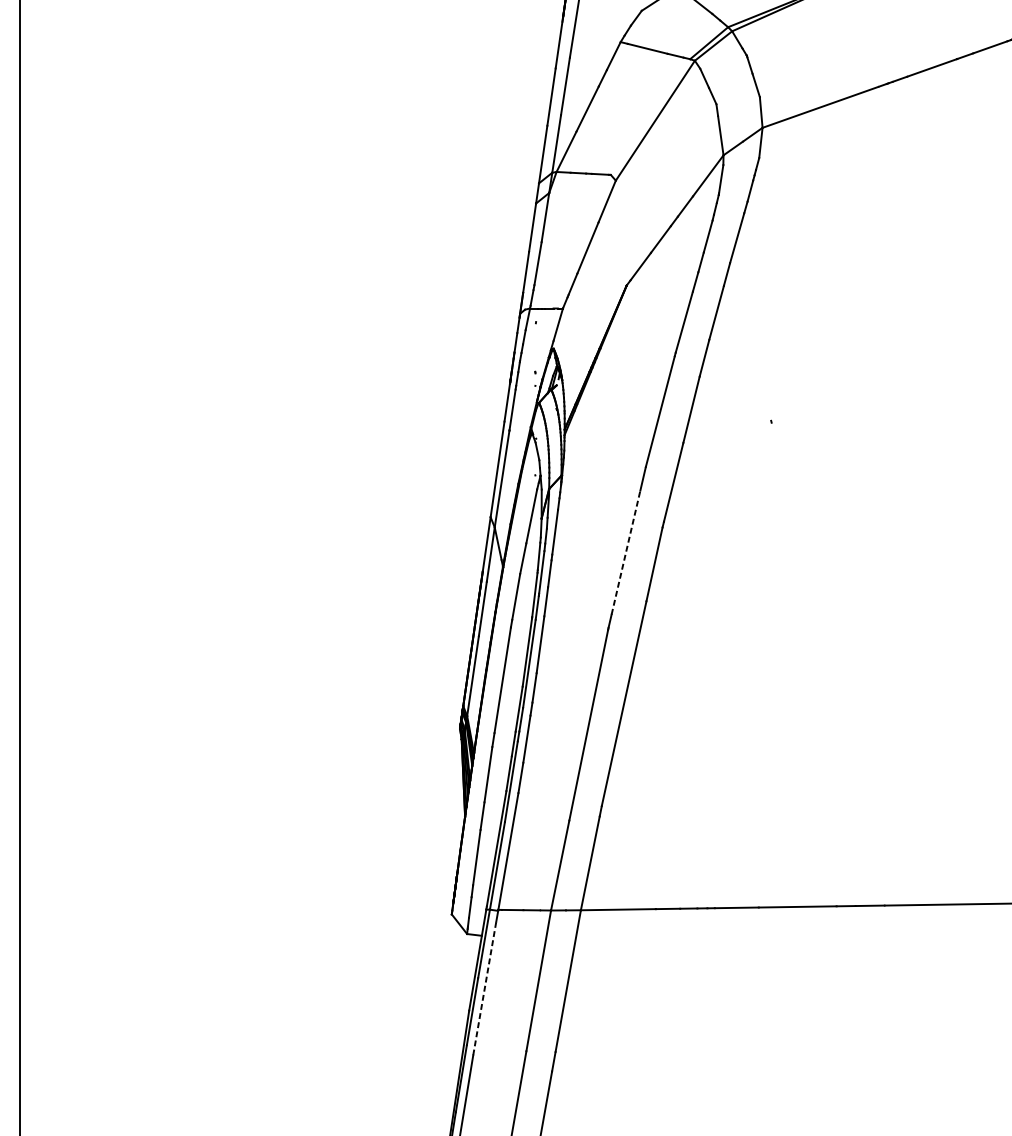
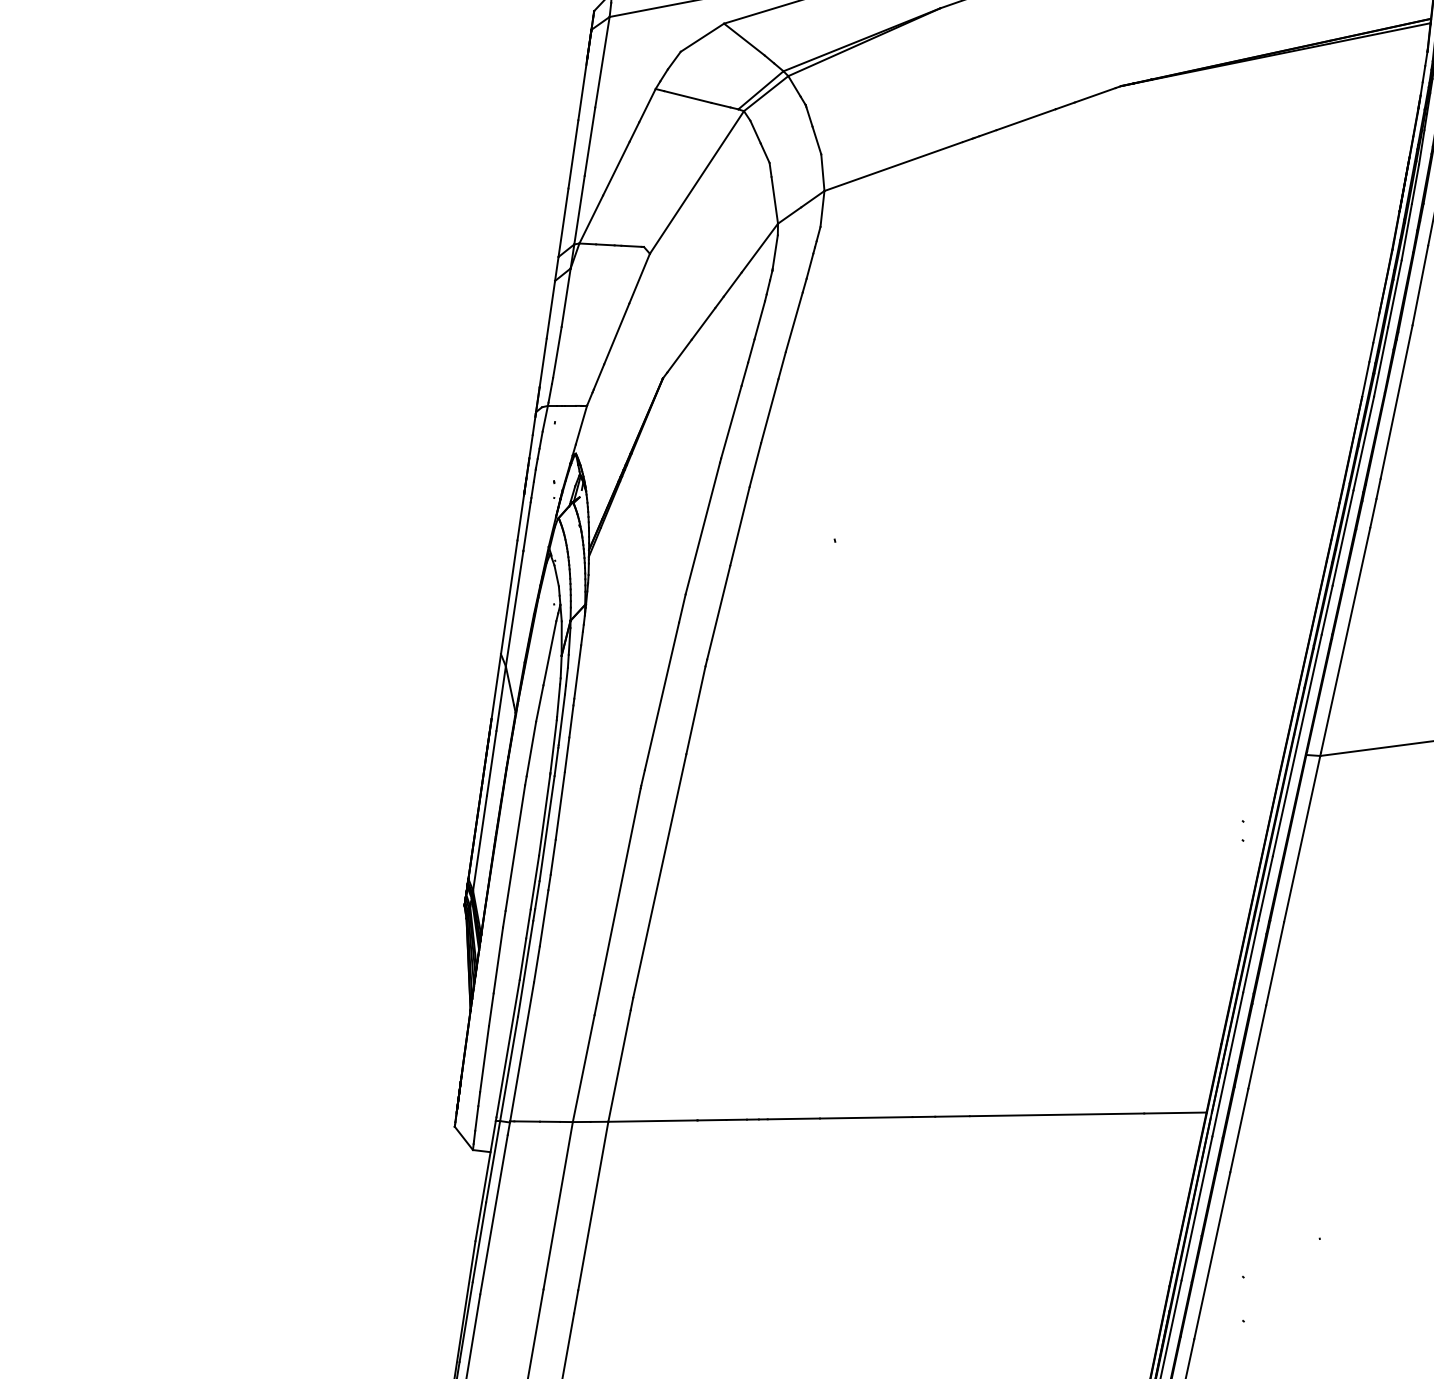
line: (625, 552) -> (661, 696), dashed -> solid
line: (485, 988) -> (494, 1214), dashed -> solid

